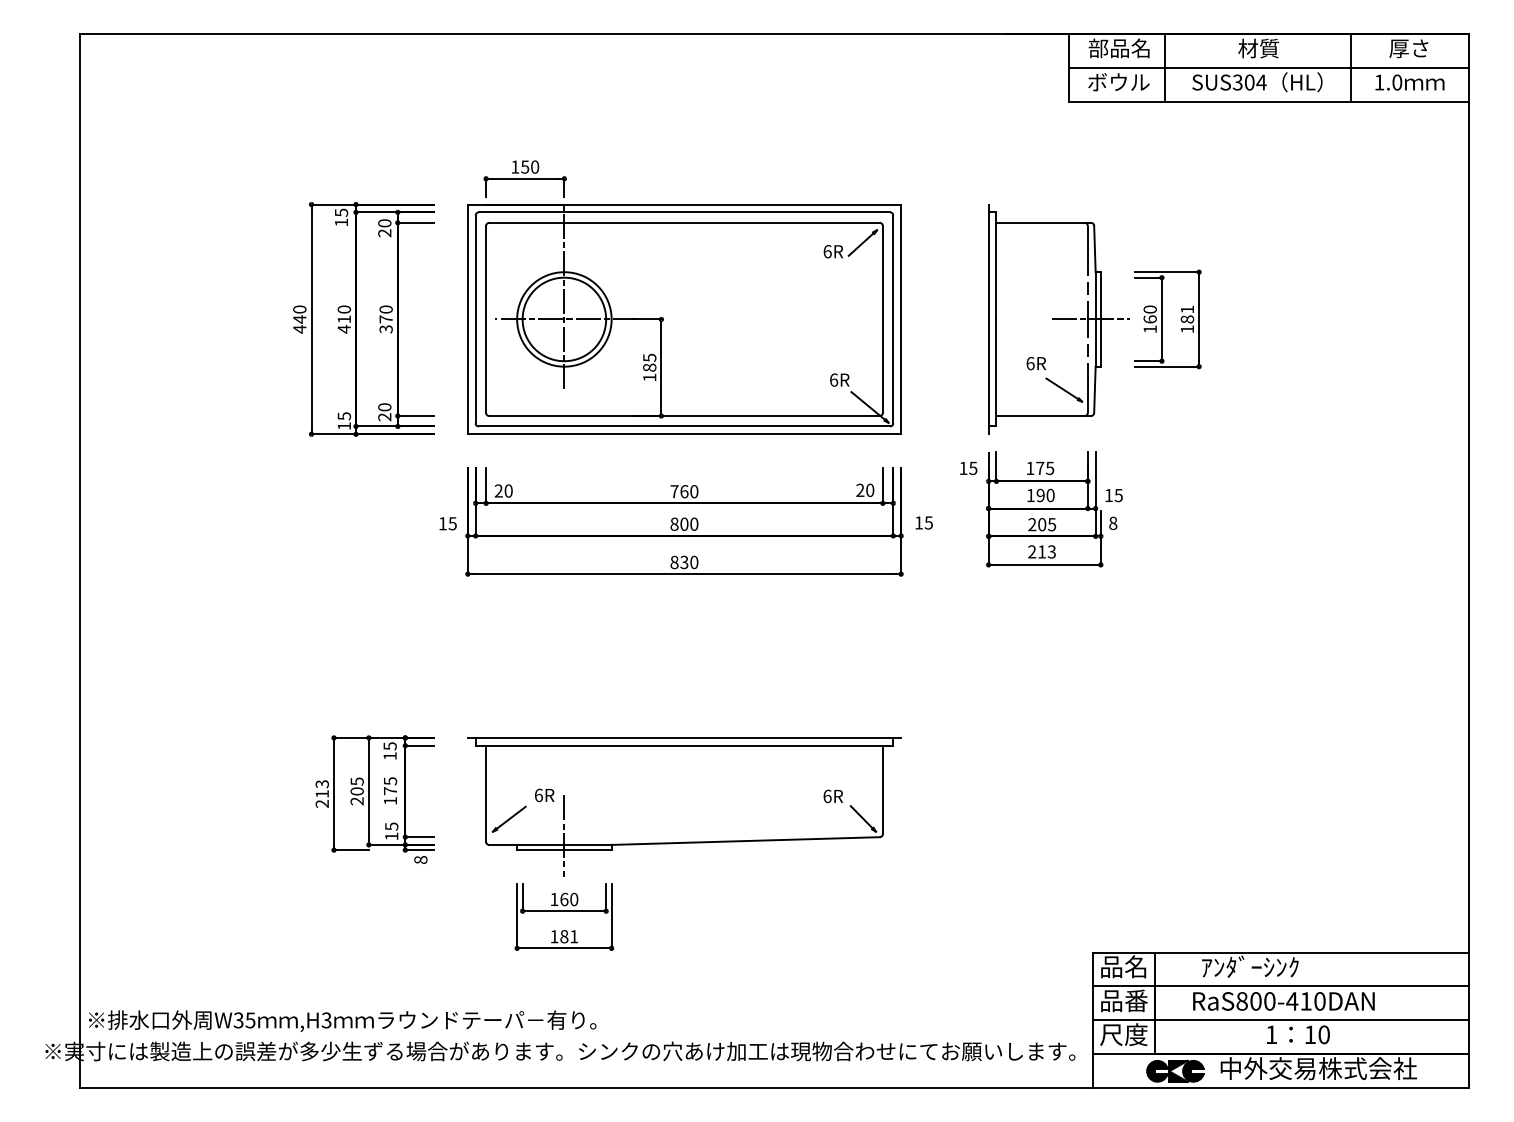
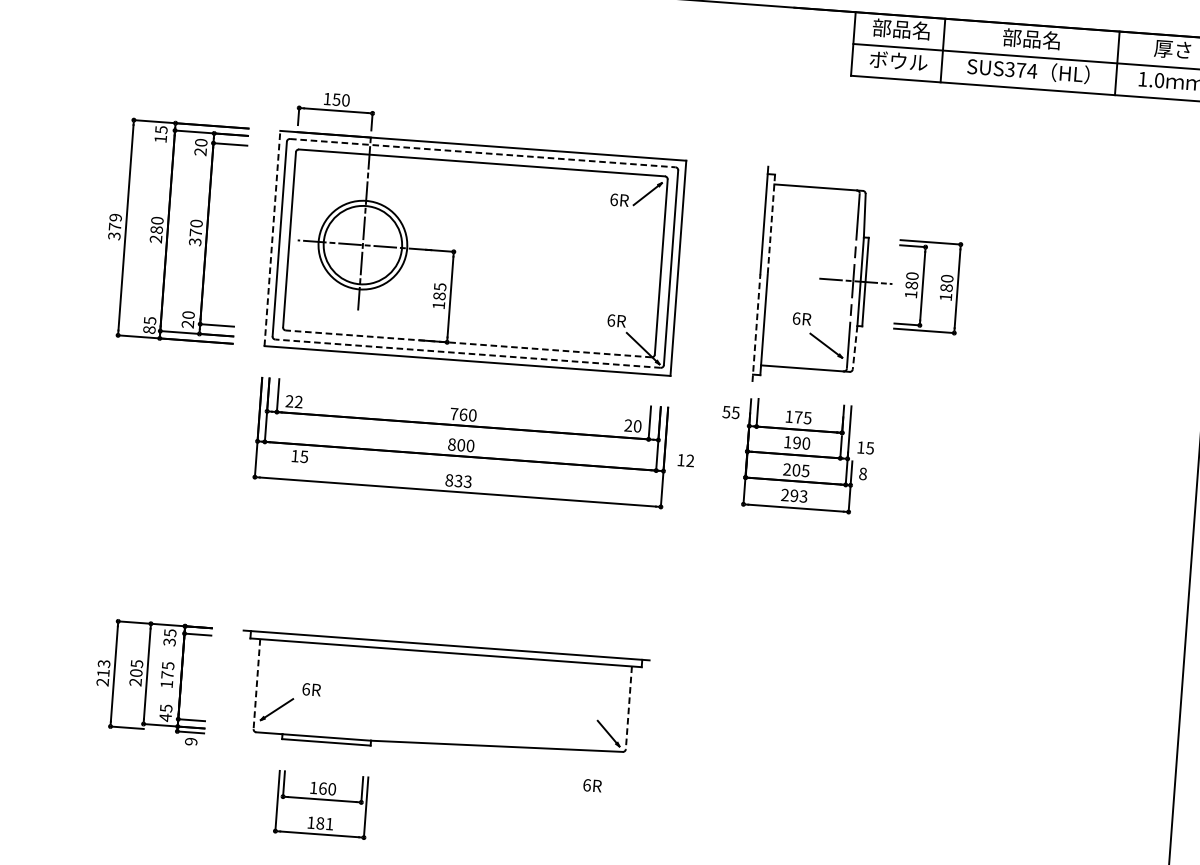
text: (1257, 48) -> (1030, 39), 材質 -> 部品名
text: (1249, 82) -> (1021, 70), SUS304 -> SUS374
line: (684, 212) -> (482, 153), solid -> dashed
line: (996, 265) -> (771, 224), solid -> dashed
text: (1187, 309) -> (947, 278), 181 -> 180
text: (299, 319) -> (114, 226), 440 -> 379
line: (467, 319) -> (272, 238), solid -> dashed
text: (1149, 319) -> (911, 285), 160 -> 180
text: (343, 324) -> (155, 234), 410 -> 280
line: (988, 376) -> (756, 327), solid -> dashed
line: (1094, 390) -> (854, 348), solid -> dashed
line: (683, 416) -> (467, 344), solid -> dashed
text: (344, 426) -> (149, 330), 15 -> 85
line: (684, 426) -> (468, 353), solid -> dashed
text: (963, 468) -> (726, 412), 15 -> 55
text: (508, 490) -> (298, 401), 20 -> 22
text: (928, 522) -> (690, 460), 15 -> 12
text: (447, 523) -> (299, 456), moved
text: (1041, 551) -> (793, 495), 213 -> 293
text: (694, 562) -> (468, 481), 830 -> 833
text: (389, 756) -> (168, 642), 15 -> 35
line: (882, 790) -> (628, 708), solid -> dashed
line: (486, 794) -> (257, 684), solid -> dashed
text: (832, 796) -> (591, 785), moved
text: (391, 836) -> (165, 717), 15 -> 45
line: (564, 836) -> (327, 729), removed
text: (420, 859) -> (190, 741), 8 -> 9

